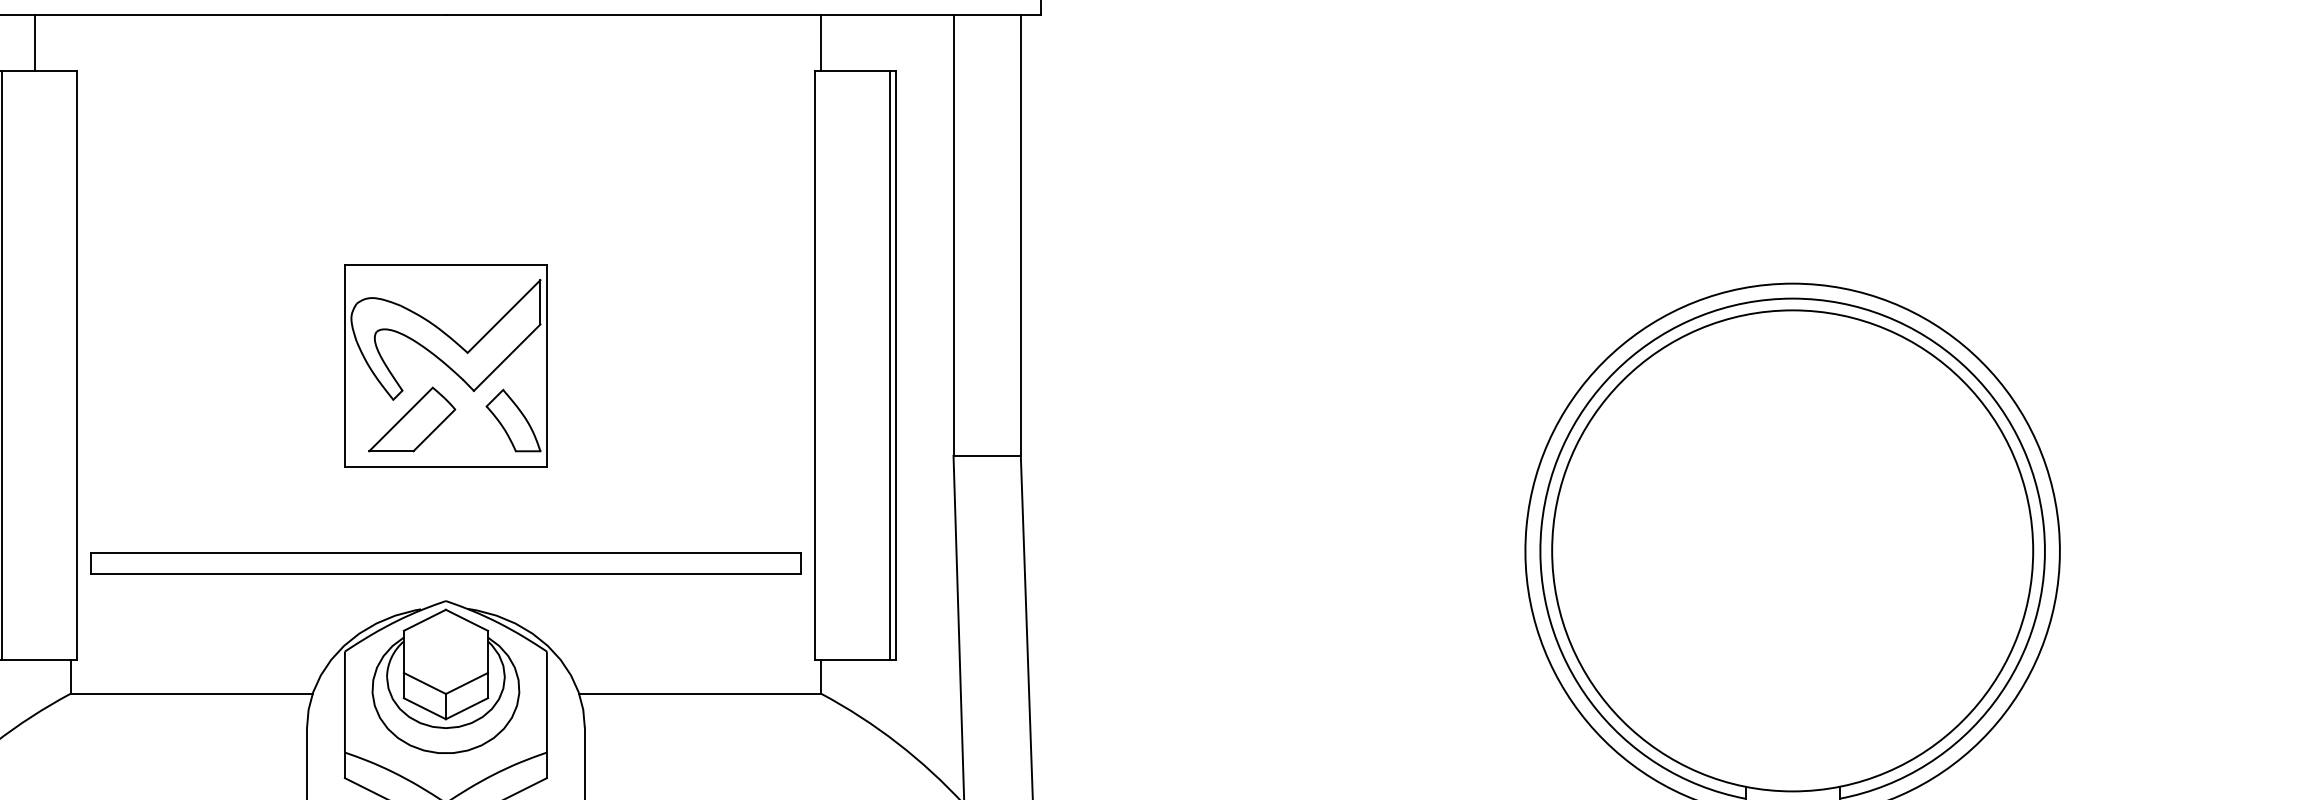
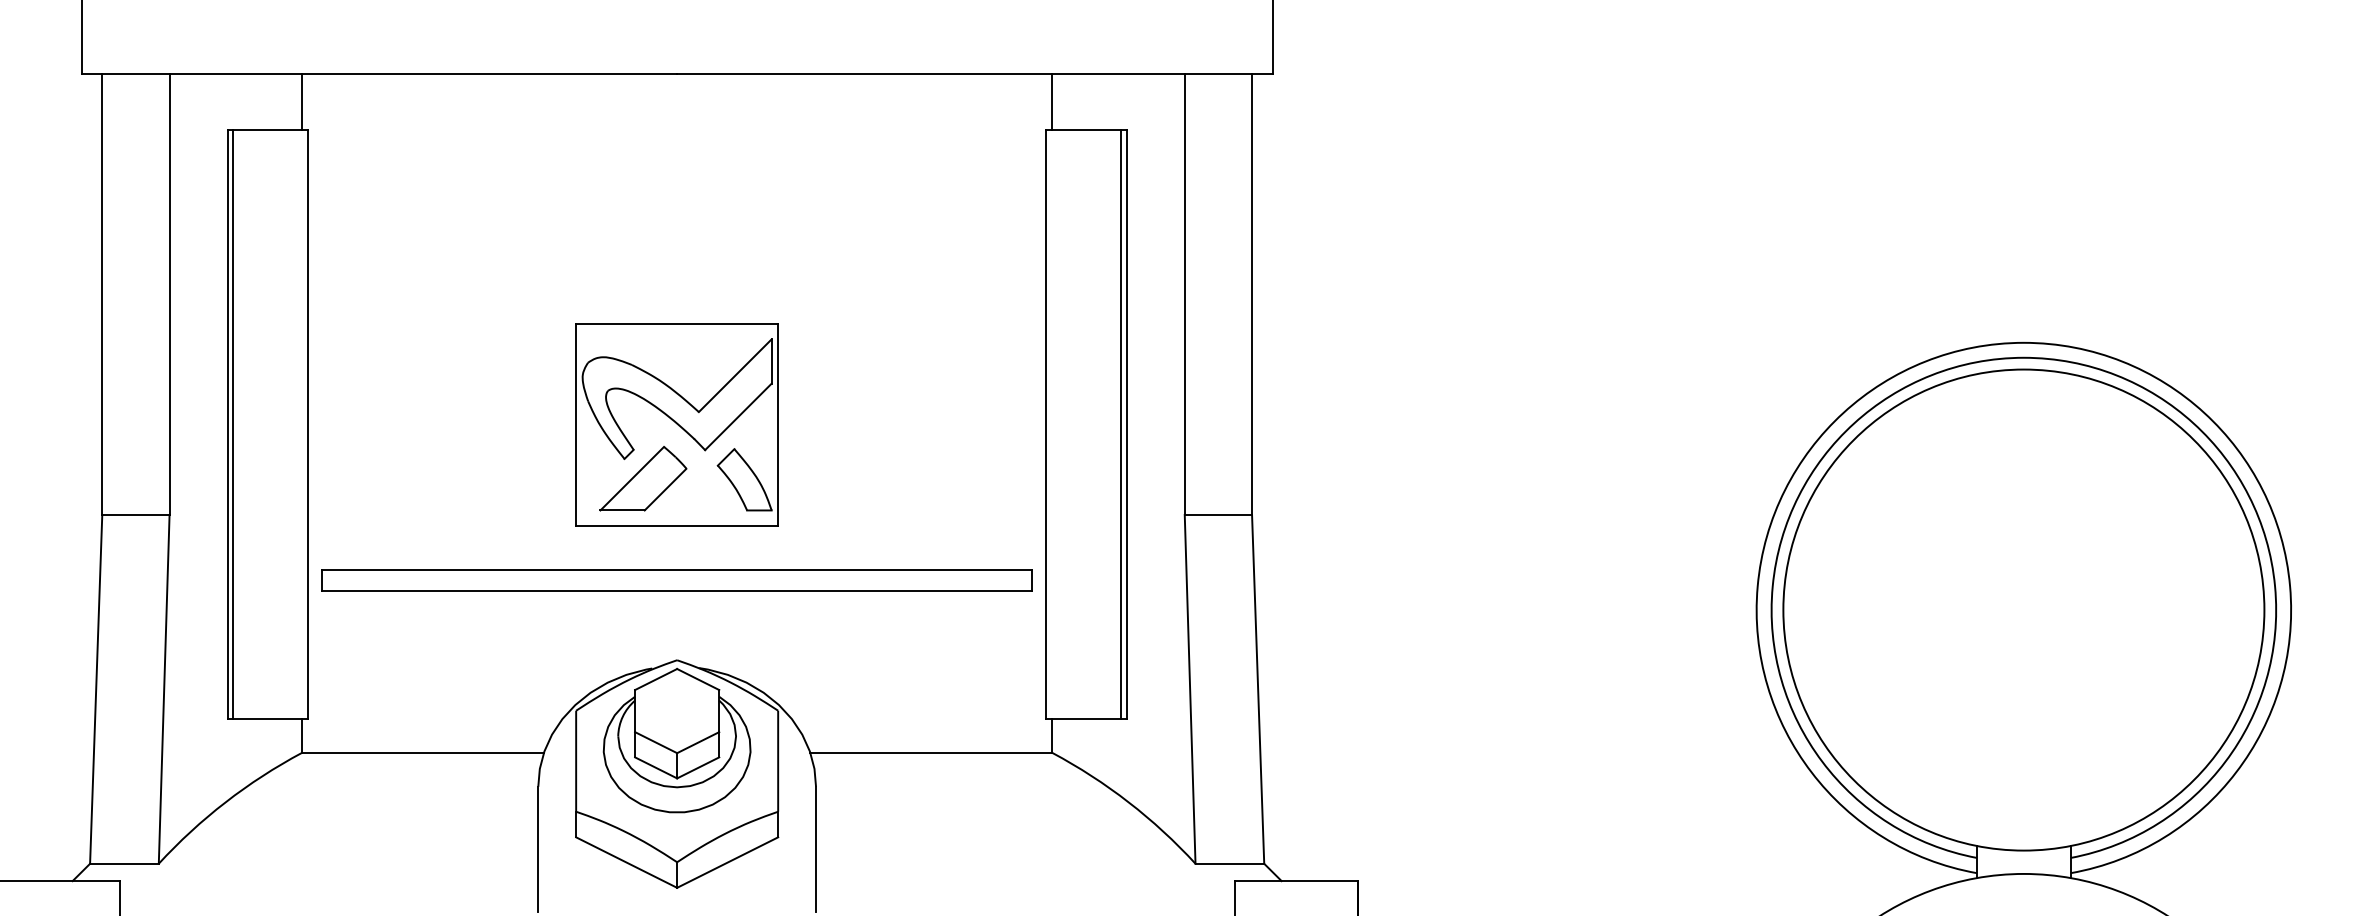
line: (34, 42) -> (301, 101), moved
part: (445, 563) -> (676, 580), moved

